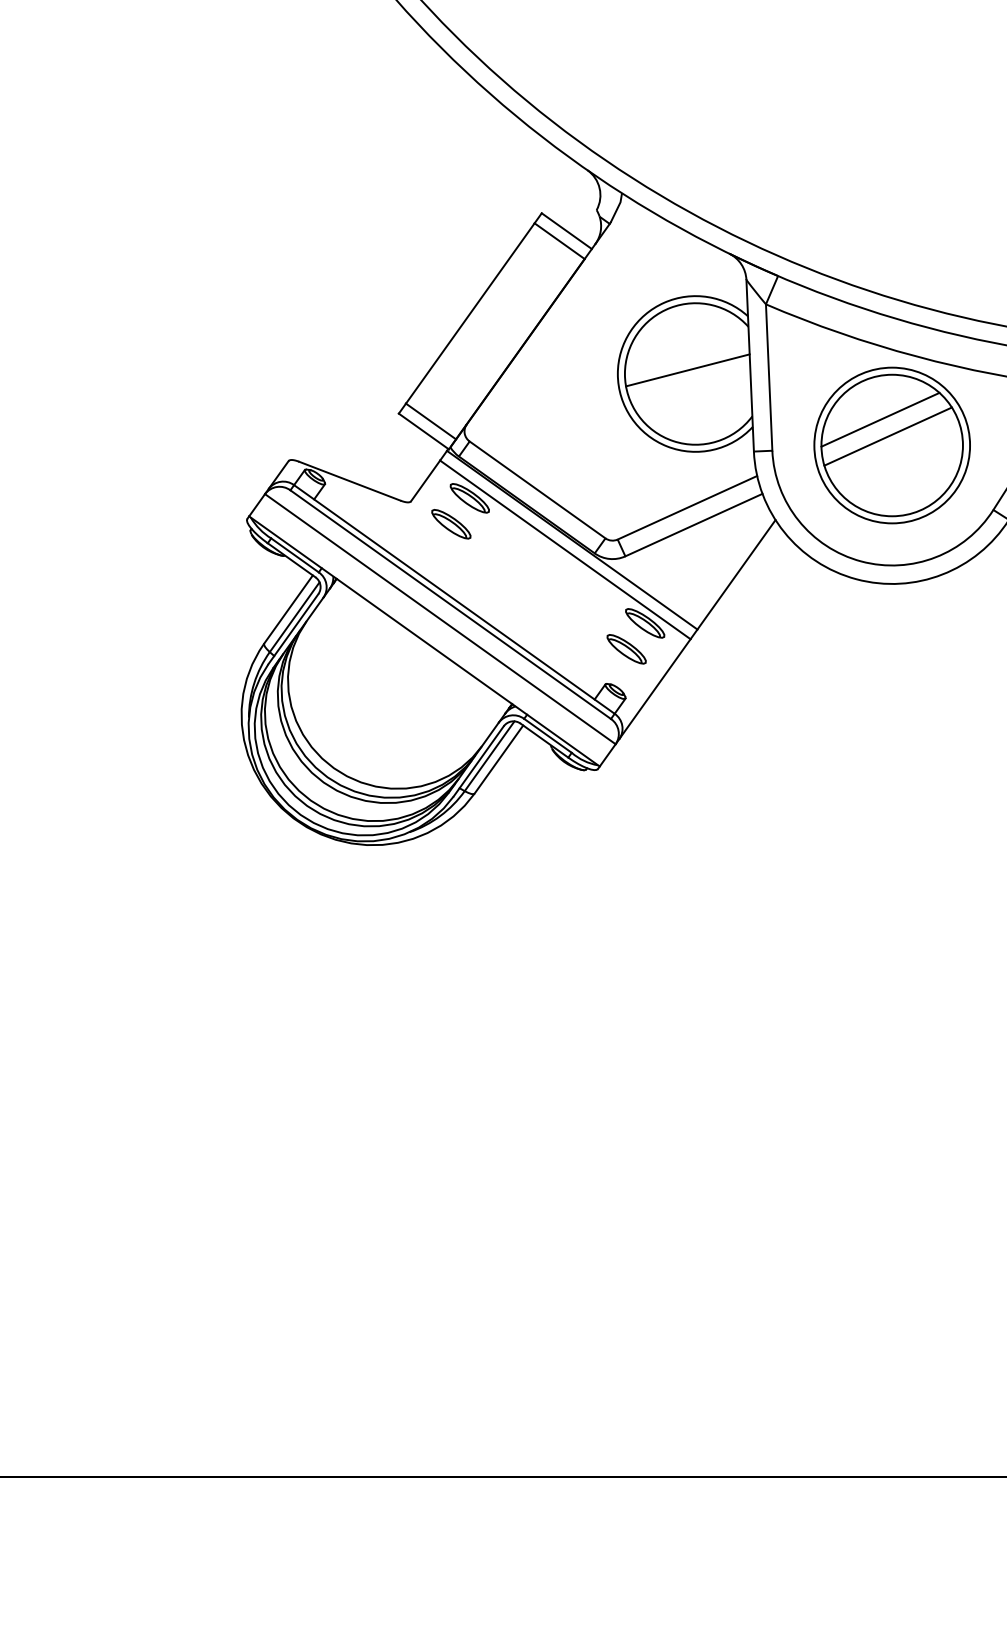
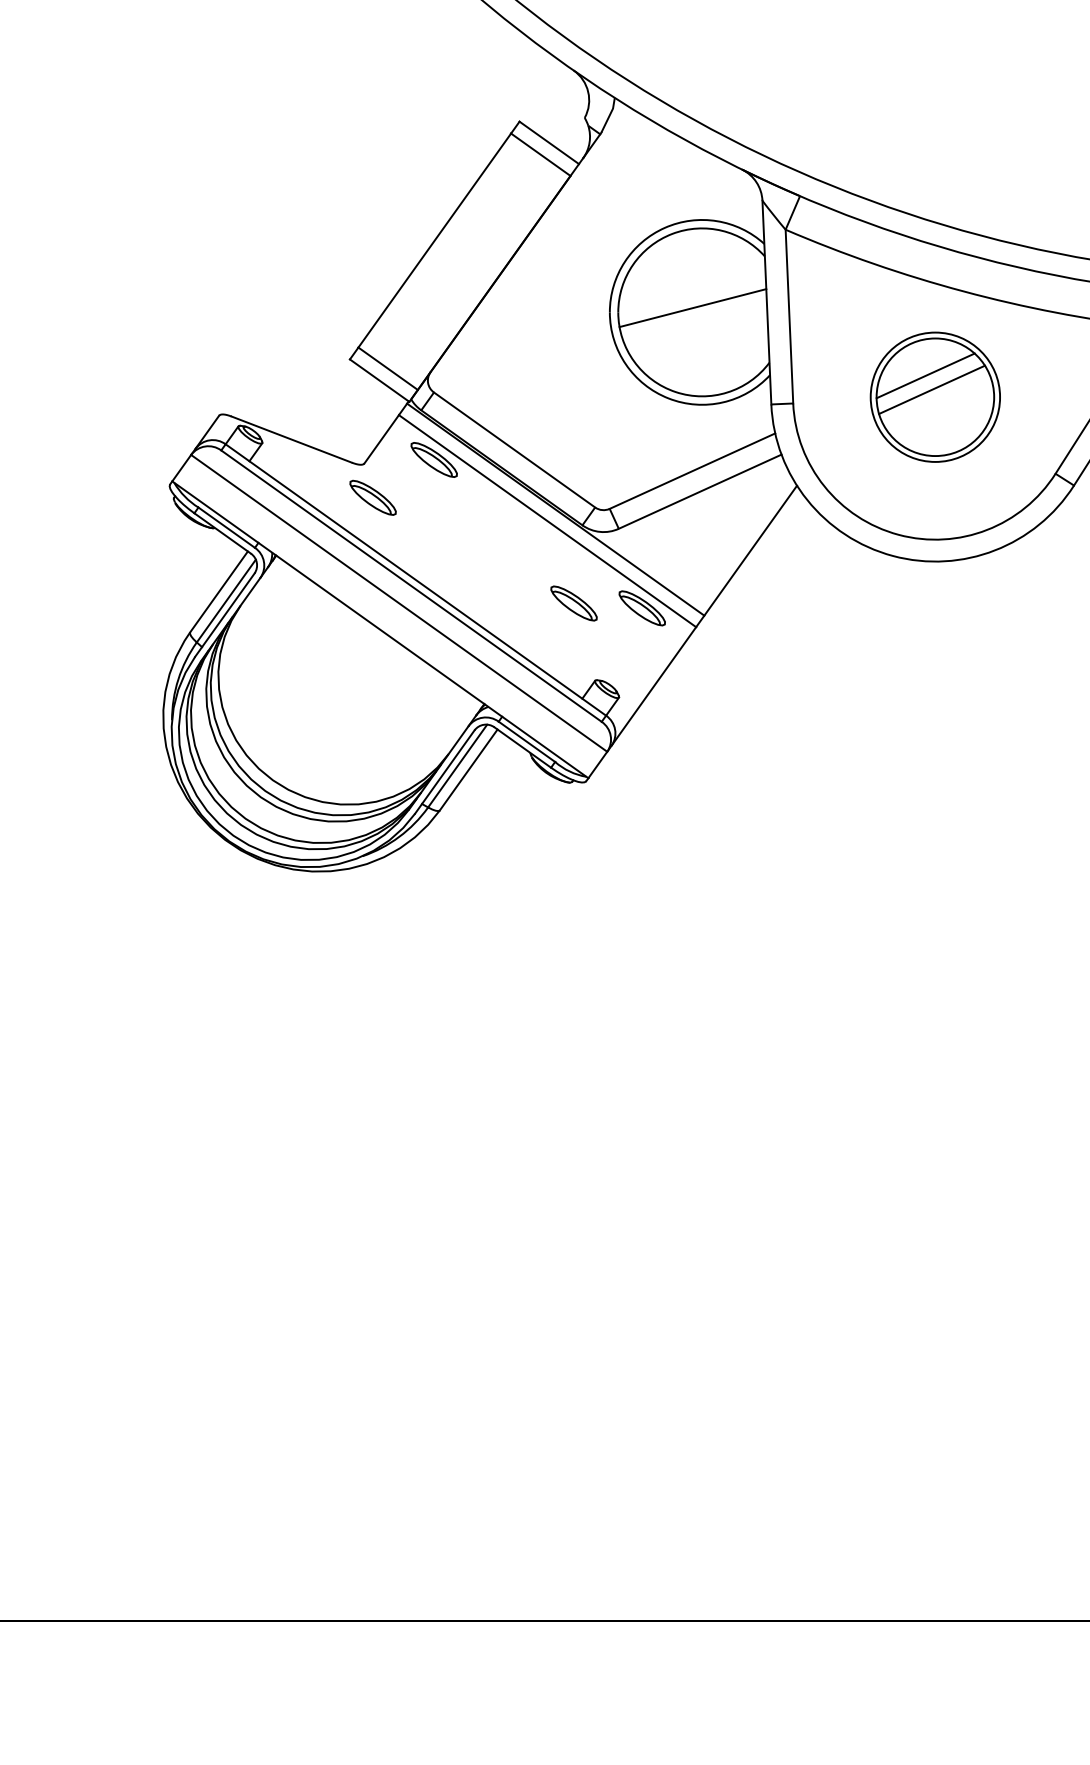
part: (891, 445) -> (934, 397), size x0.7
part: (451, 524) -> (373, 498), moved
part: (626, 649) -> (573, 603), moved

